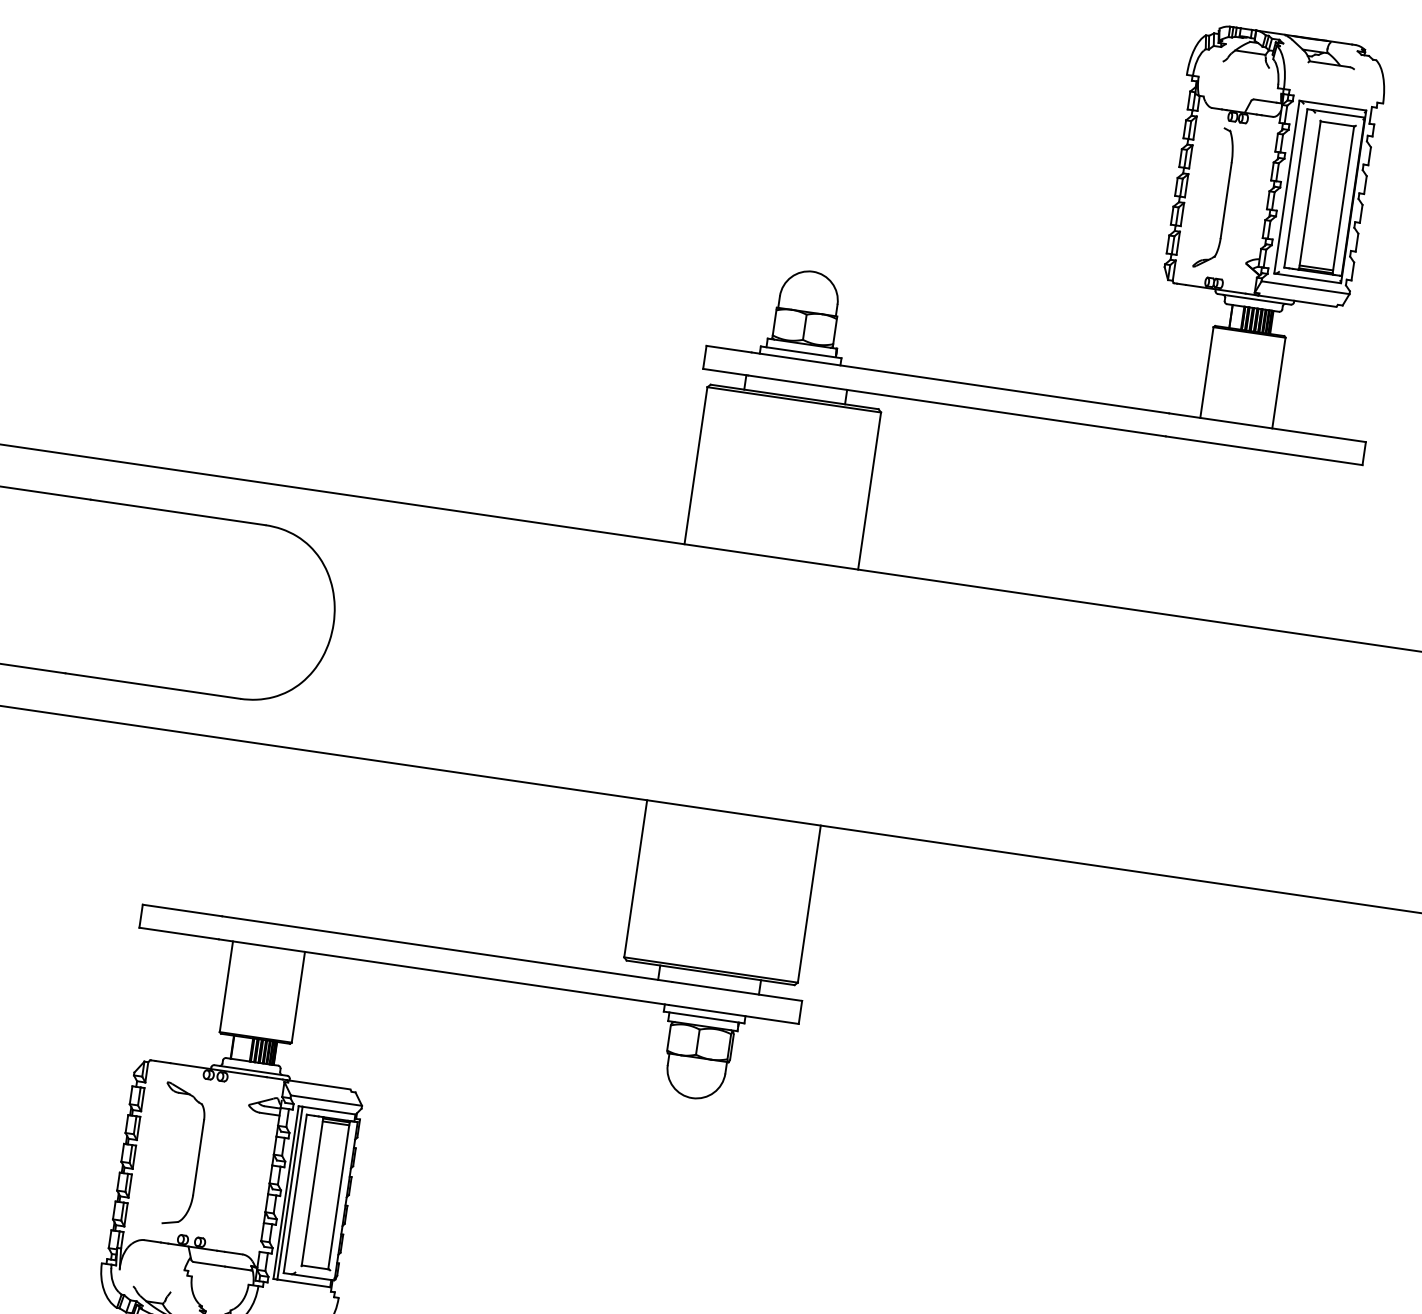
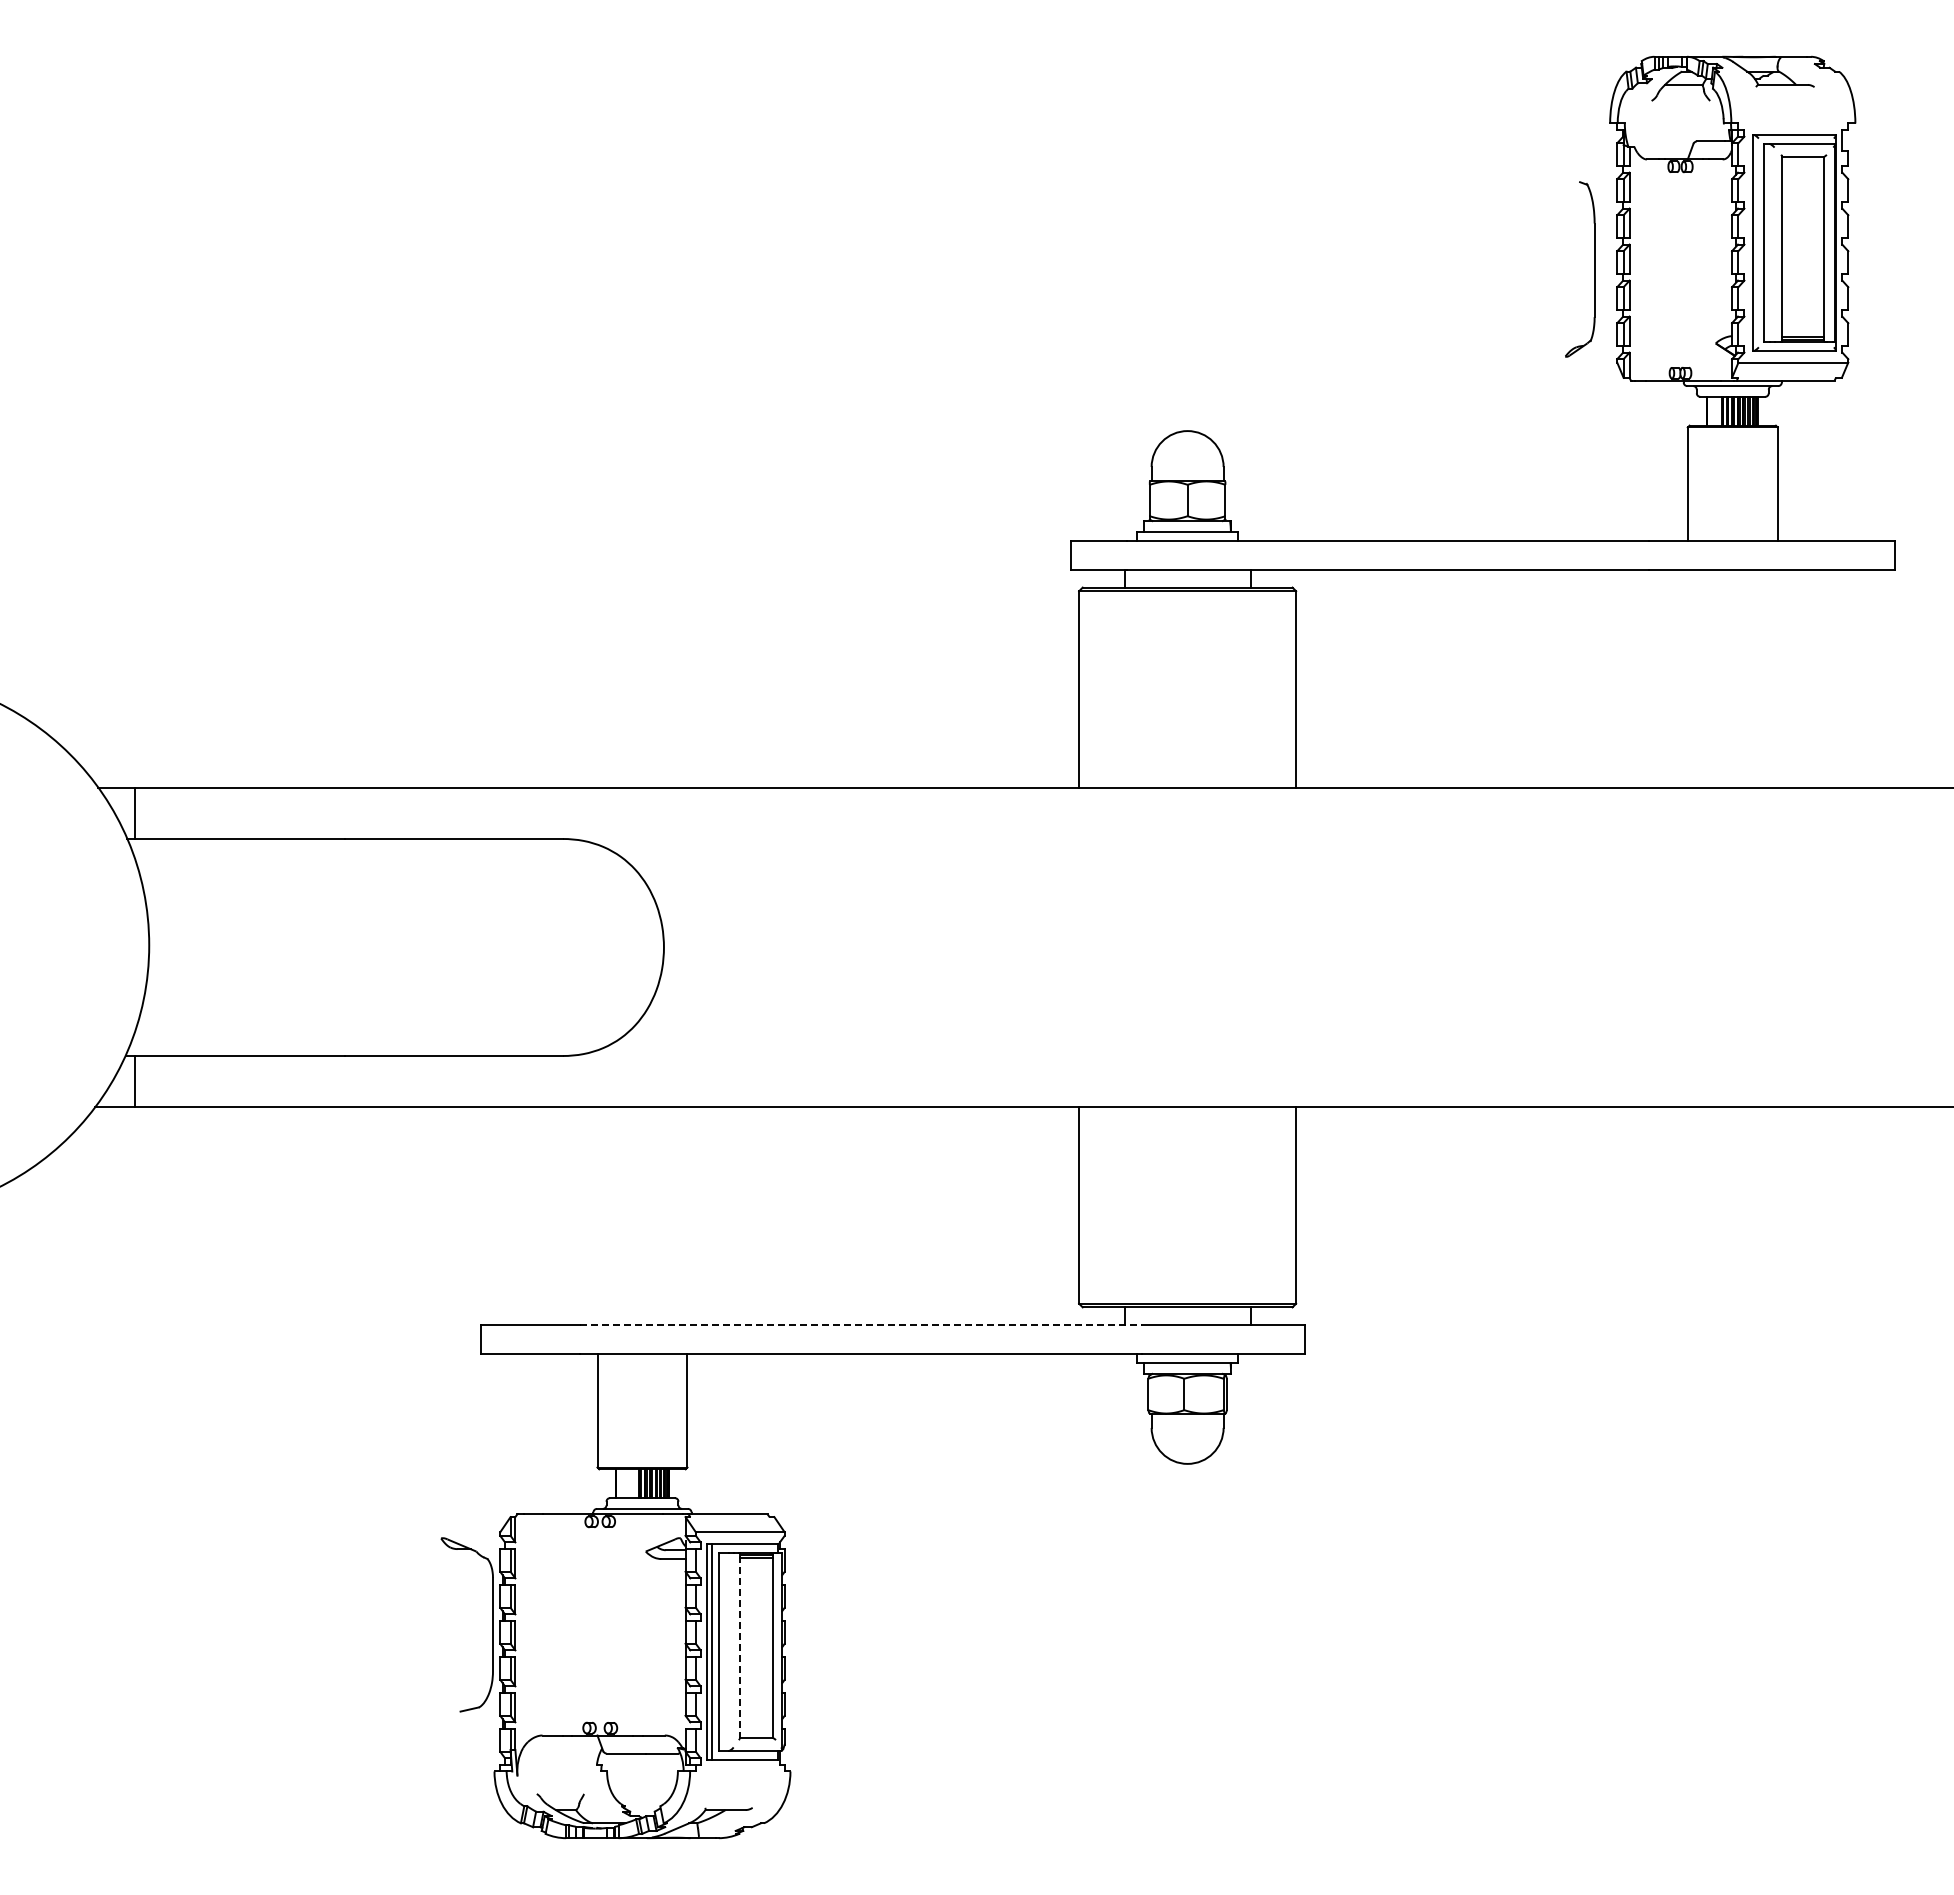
part: (1226, 199) -> (1594, 269), moved
line: (447, 949) -> (861, 1325), solid -> dashed
part: (198, 1157) -> (492, 1624), moved
line: (312, 1191) -> (739, 1645), solid -> dashed

